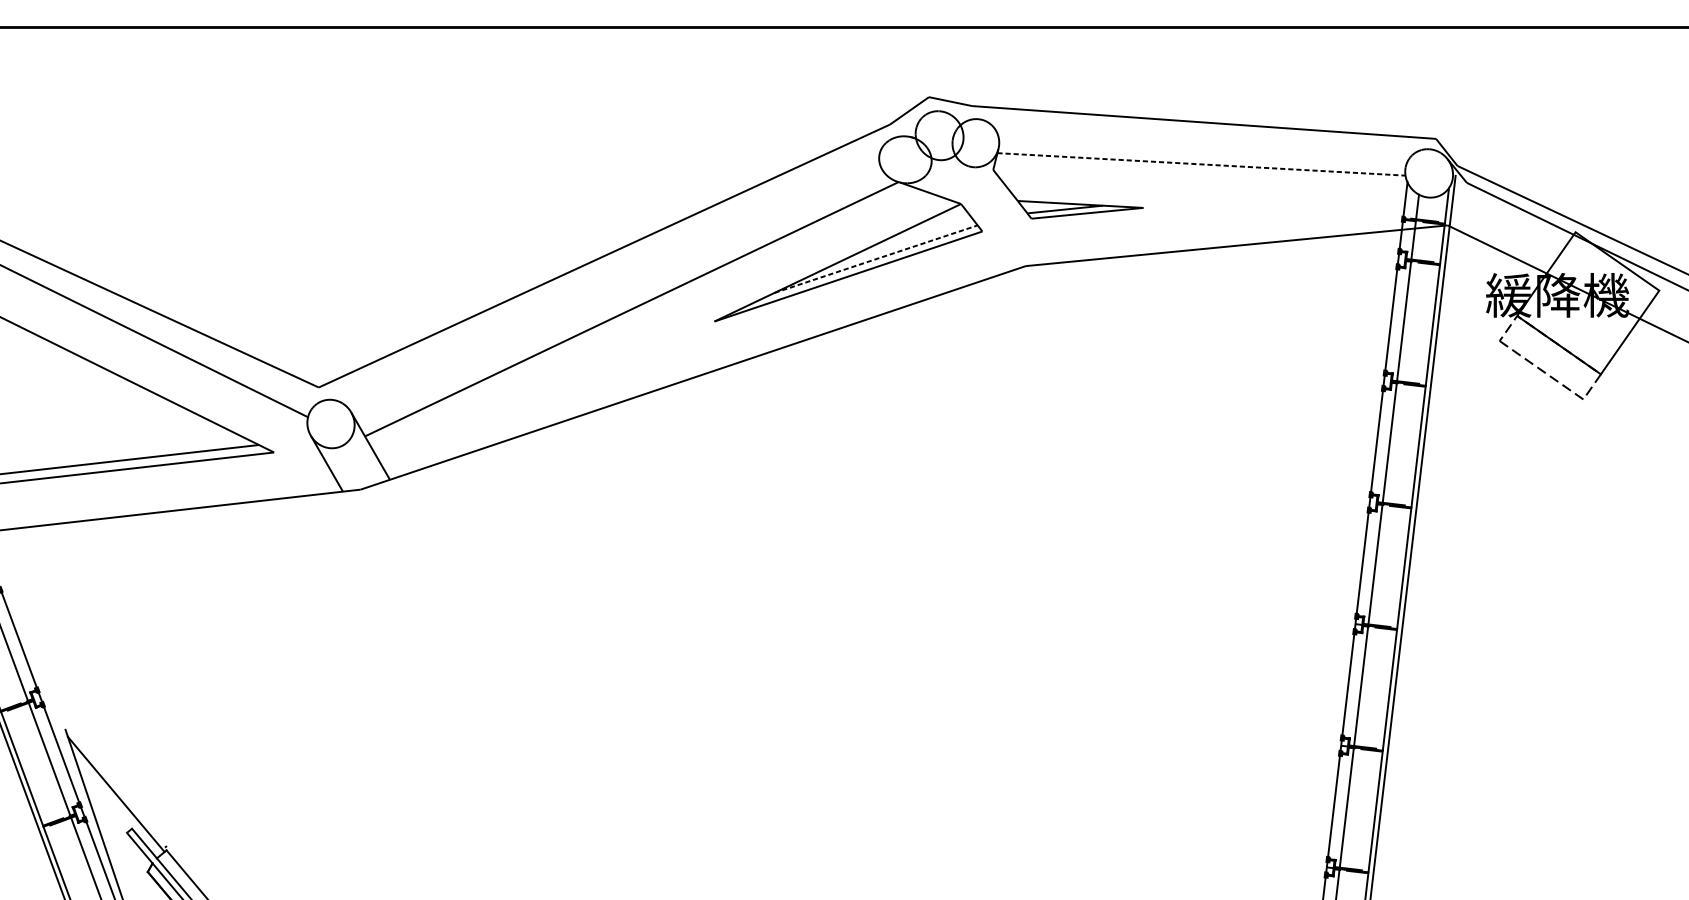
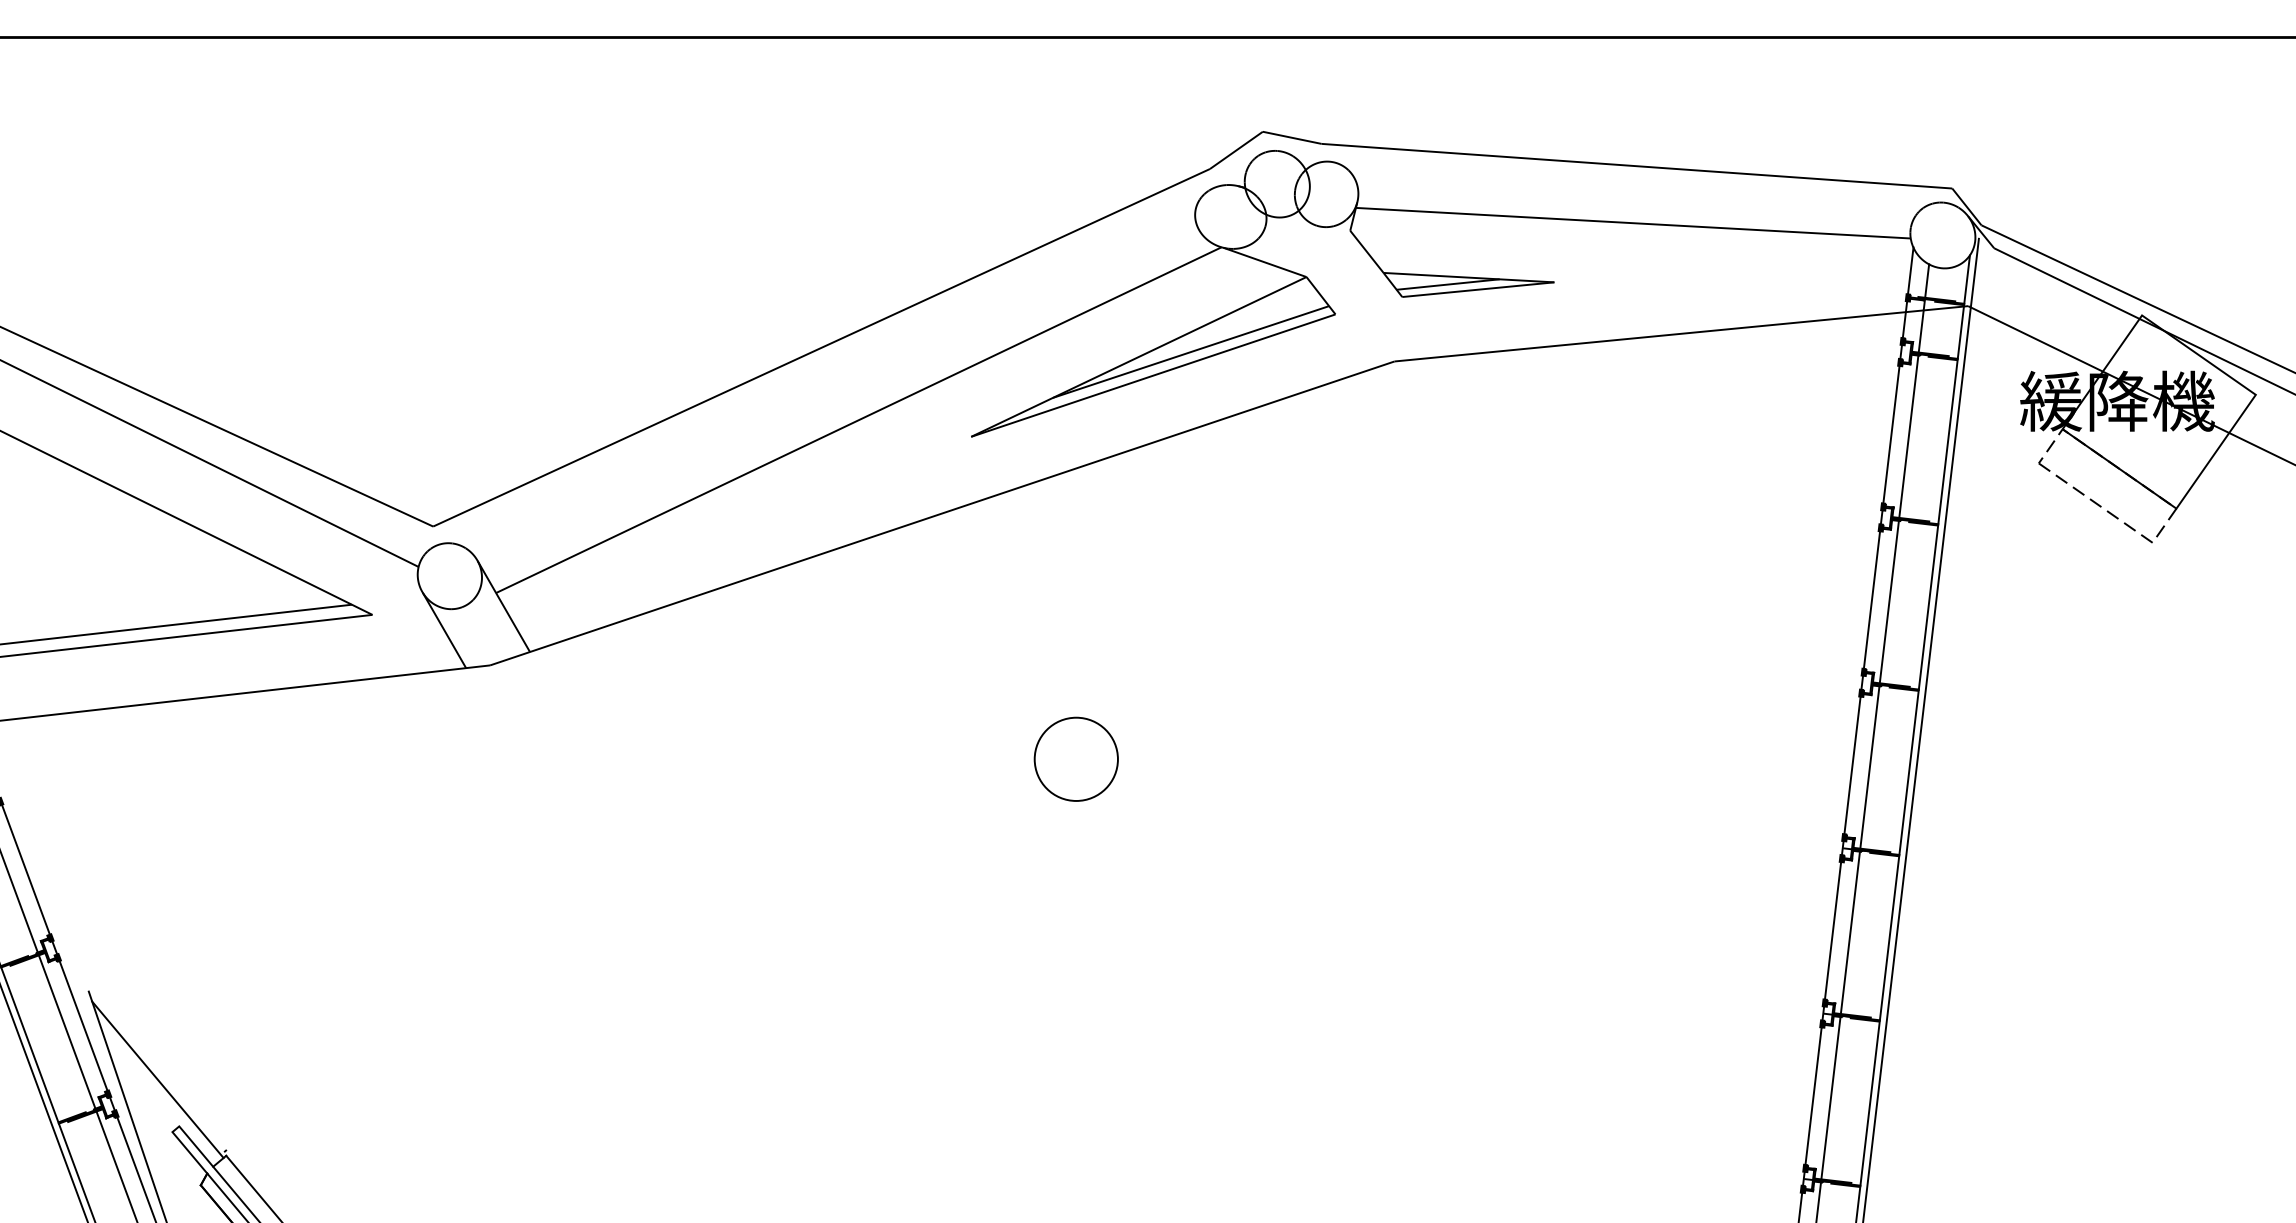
line: (1201, 164) -> (1633, 223), dashed -> solid
line: (876, 258) -> (1191, 351), dashed -> solid
circle: (791, 558) -> (1075, 758), added

